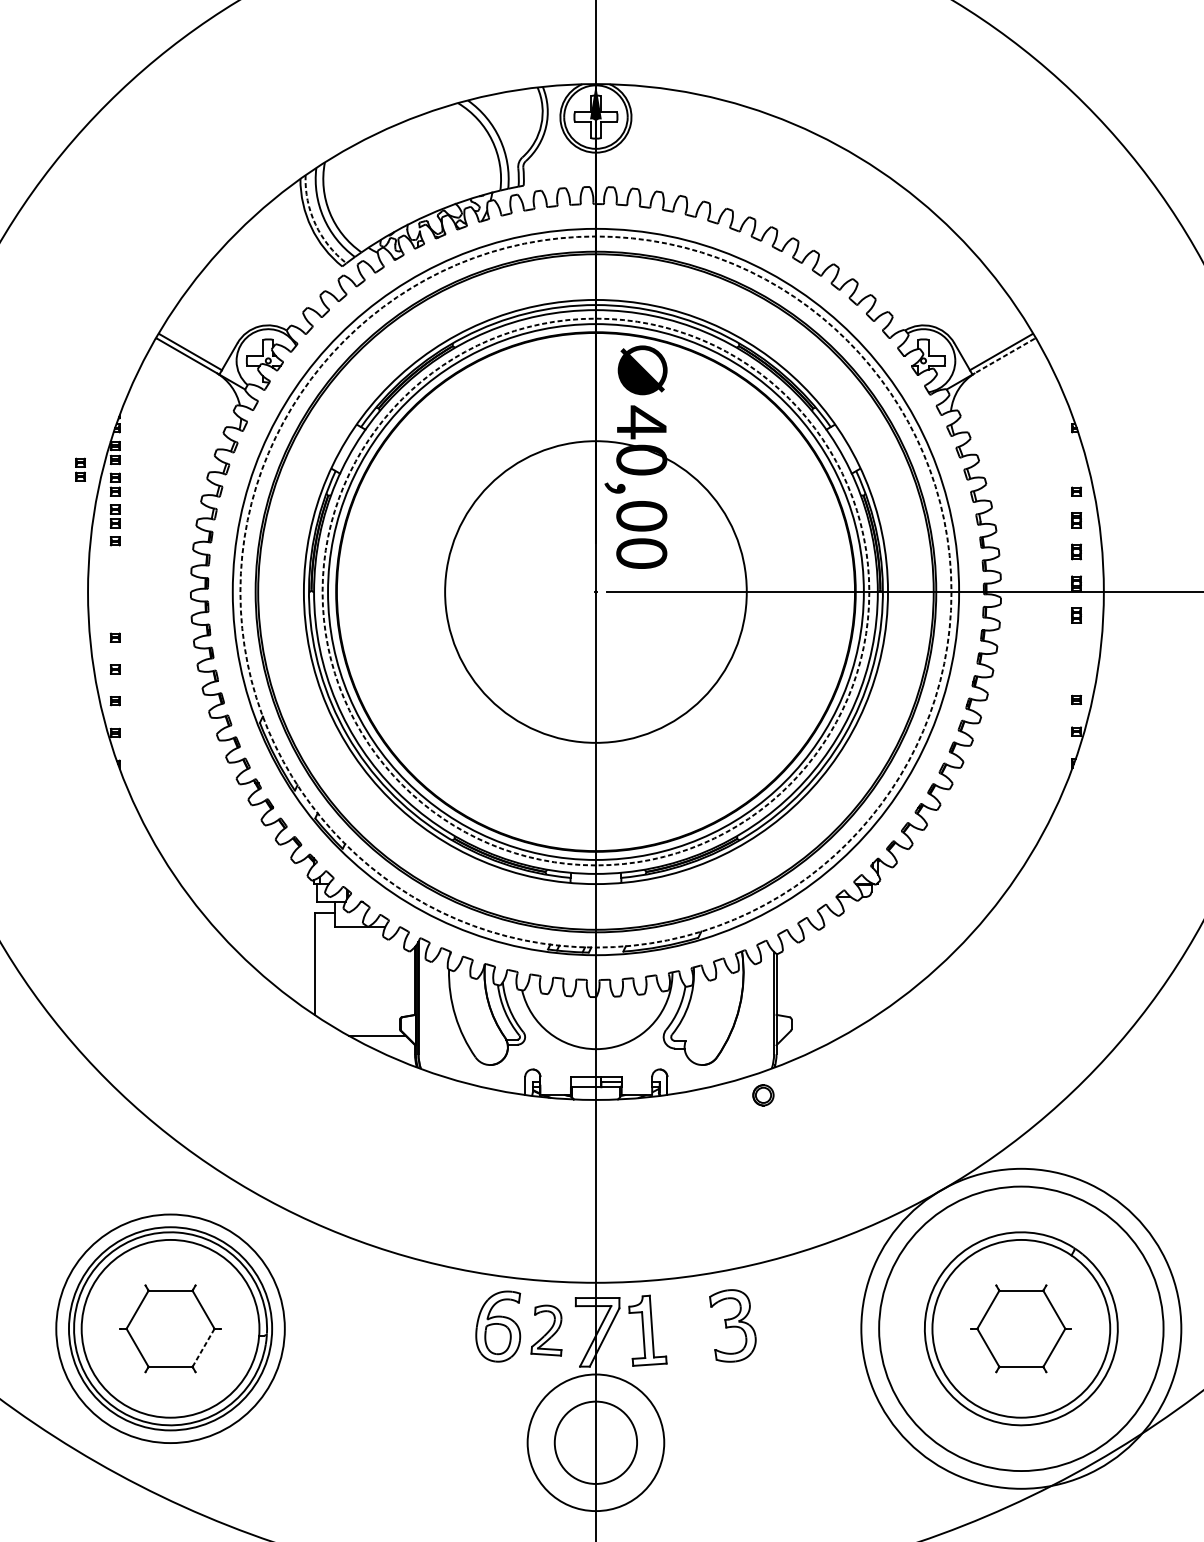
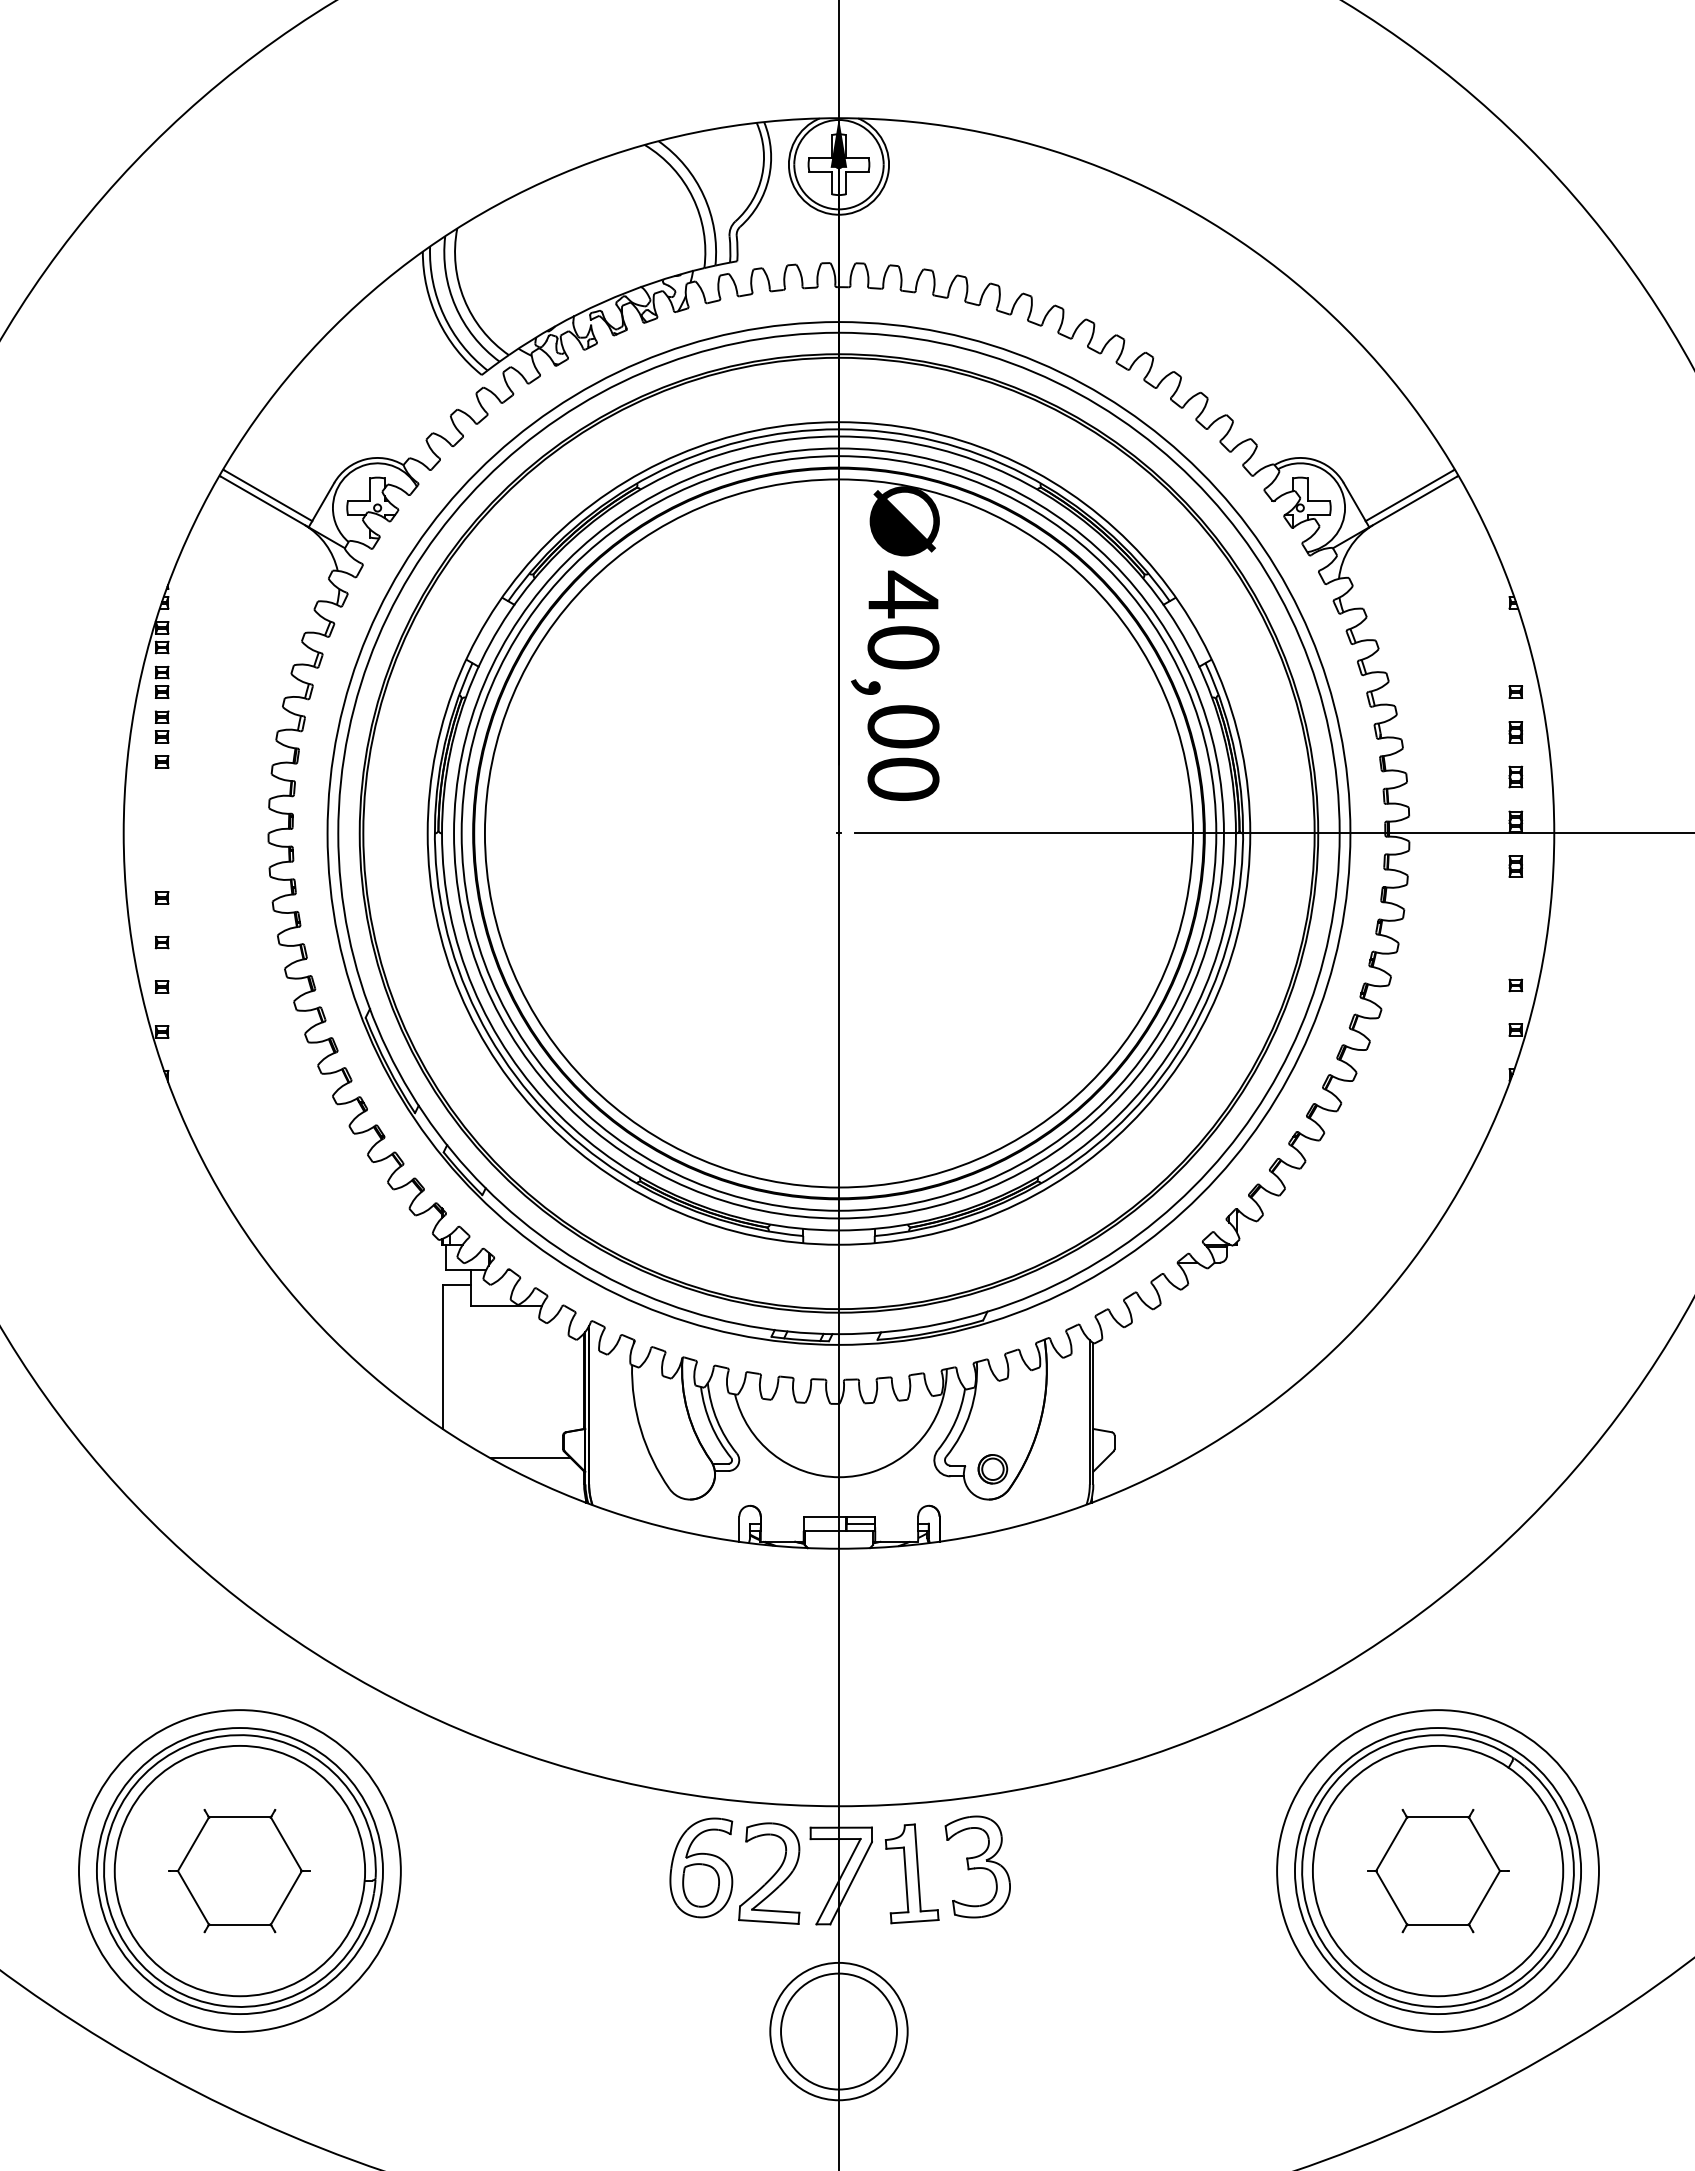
arc: (315, 224) -> (443, 315), dashed -> solid
line: (1003, 357) -> (1412, 502), dashed -> solid
part: (80, 469) -> (112, 660), removed
circle: (595, 592) -> (838, 833), dashed -> solid
circle: (595, 592) -> (838, 833), dashed -> solid
circle: (595, 592) -> (838, 833), size x1.67
part: (763, 1095) -> (992, 1469), moved
part: (732, 1325) -> (977, 1866), moved
circle: (1020, 1329) -> (1437, 1871), size x0.71
circle: (1020, 1329) -> (1437, 1871), size x0.71
part: (546, 1330) -> (769, 1873), size x1.43
line: (203, 1347) -> (286, 1897), dashed -> solid
circle: (595, 1442) -> (838, 2031), size x0.71

